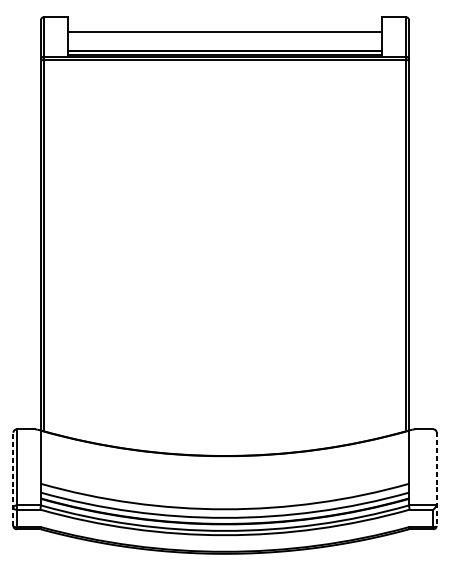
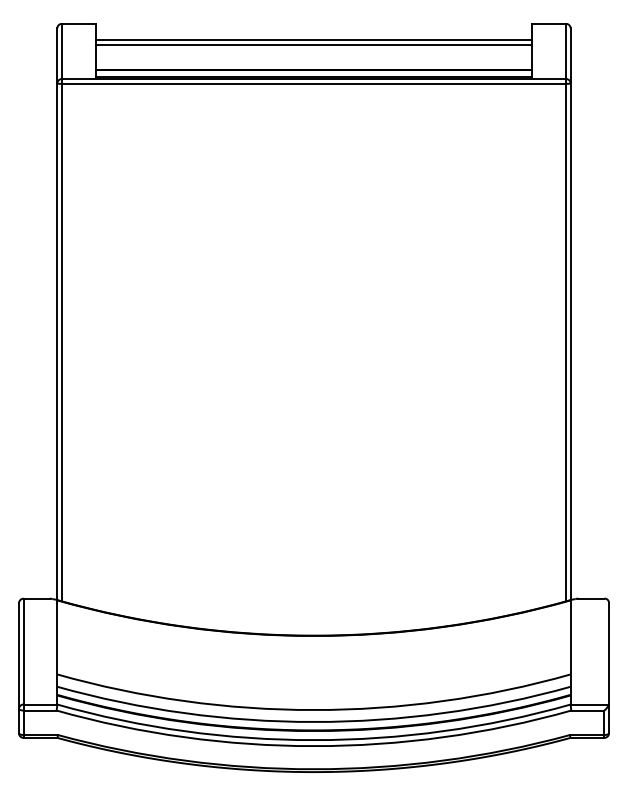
line: (224, 29) -> (313, 40), added
line: (13, 479) -> (19, 668), dashed -> solid
line: (436, 479) -> (608, 668), dashed -> solid

